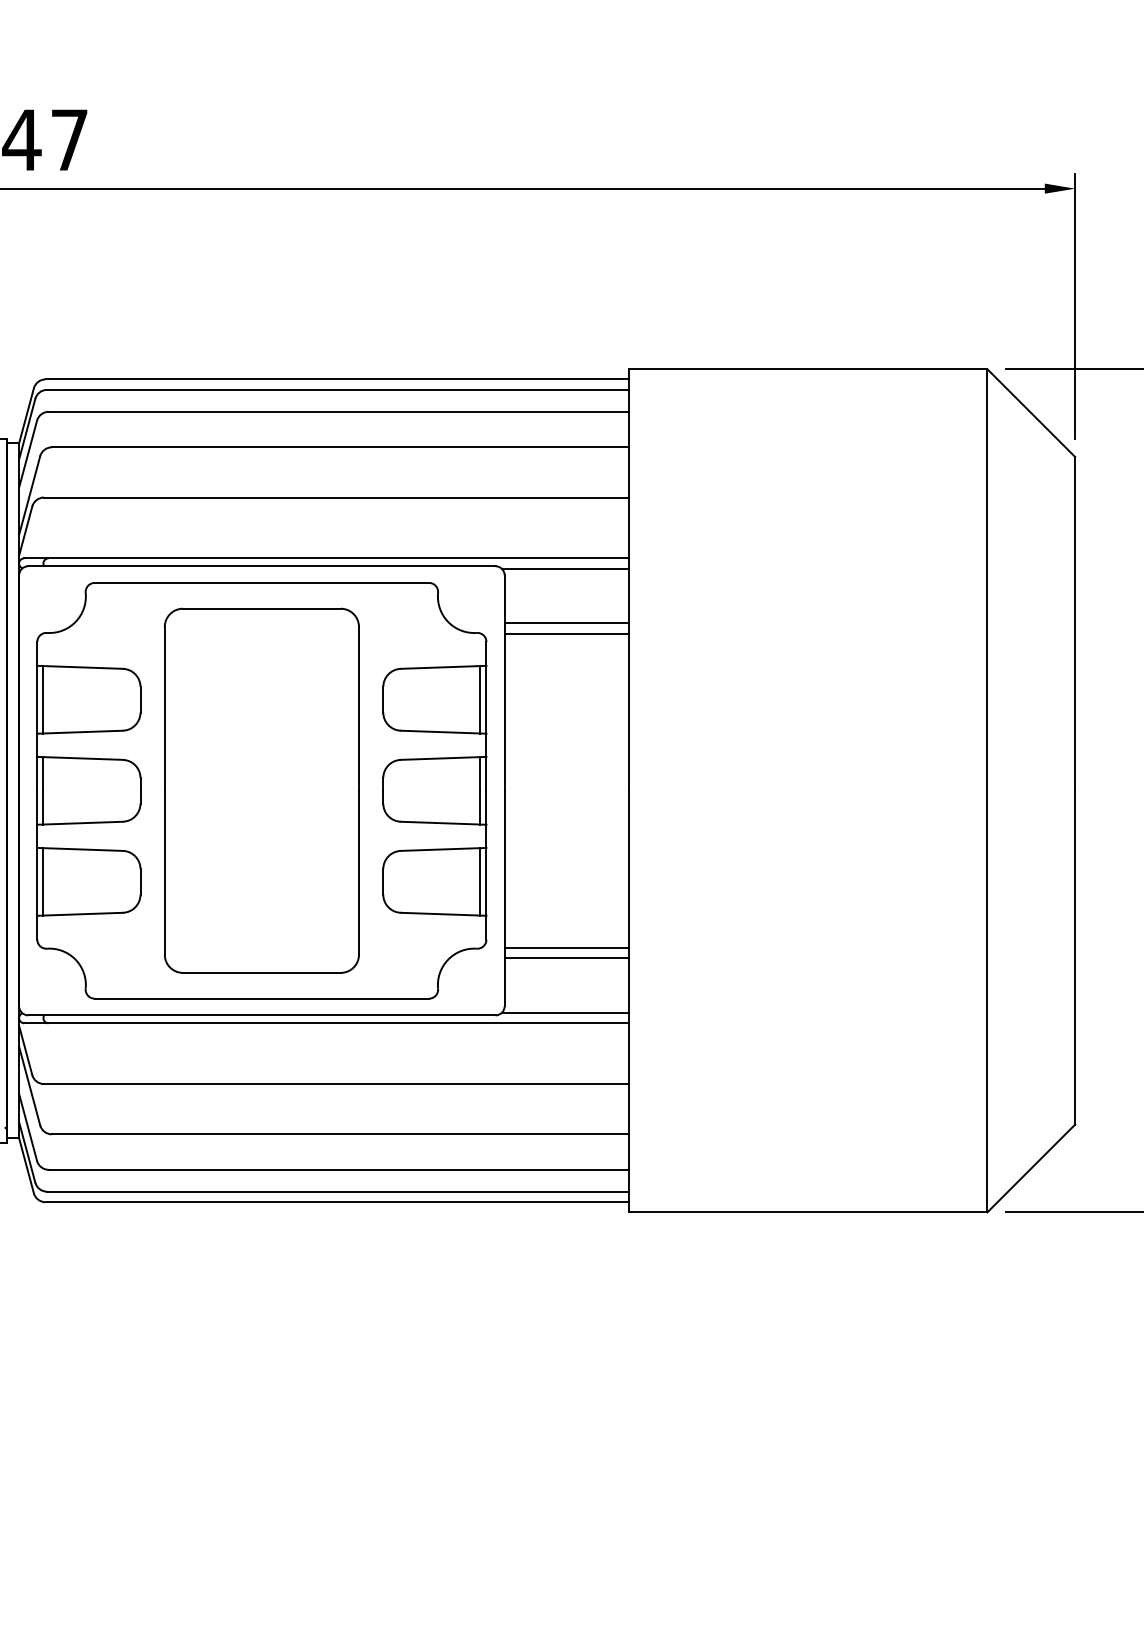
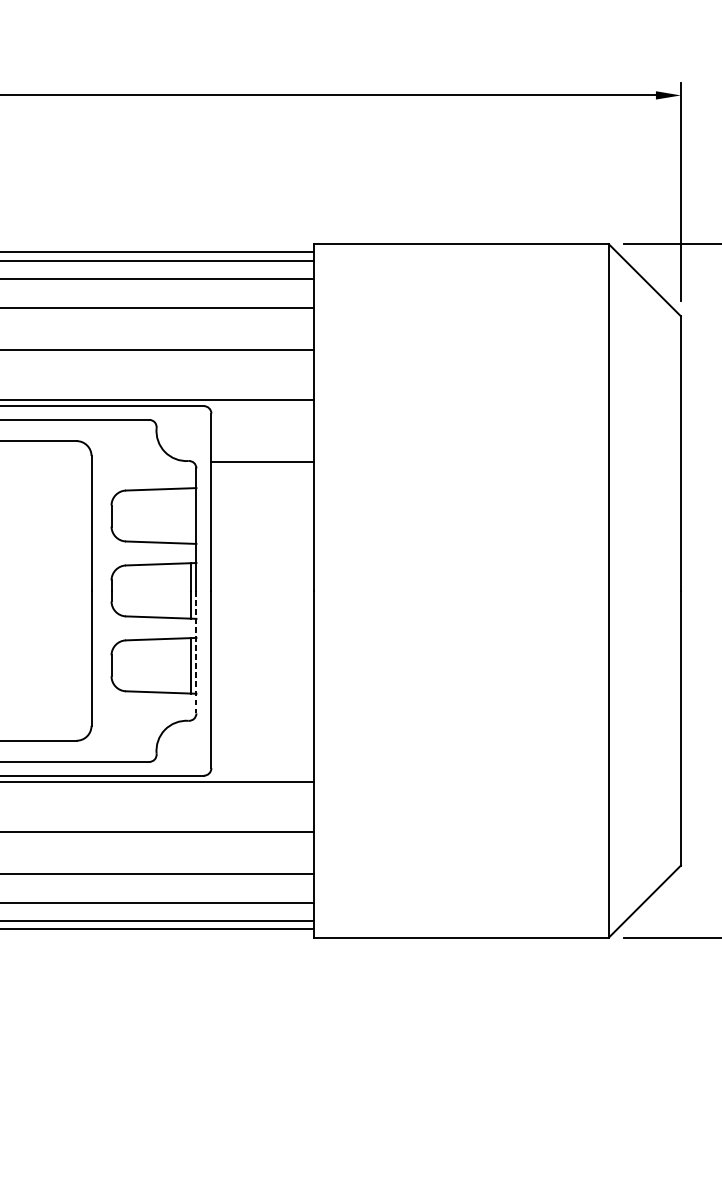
line: (565, 568) -> (261, 407), removed
line: (566, 623) -> (262, 453), removed
line: (480, 699) -> (191, 515), removed
line: (486, 865) -> (196, 652), solid -> dashed
line: (566, 948) -> (262, 720), removed
line: (566, 958) -> (262, 728), removed
line: (565, 1012) -> (261, 773), removed

